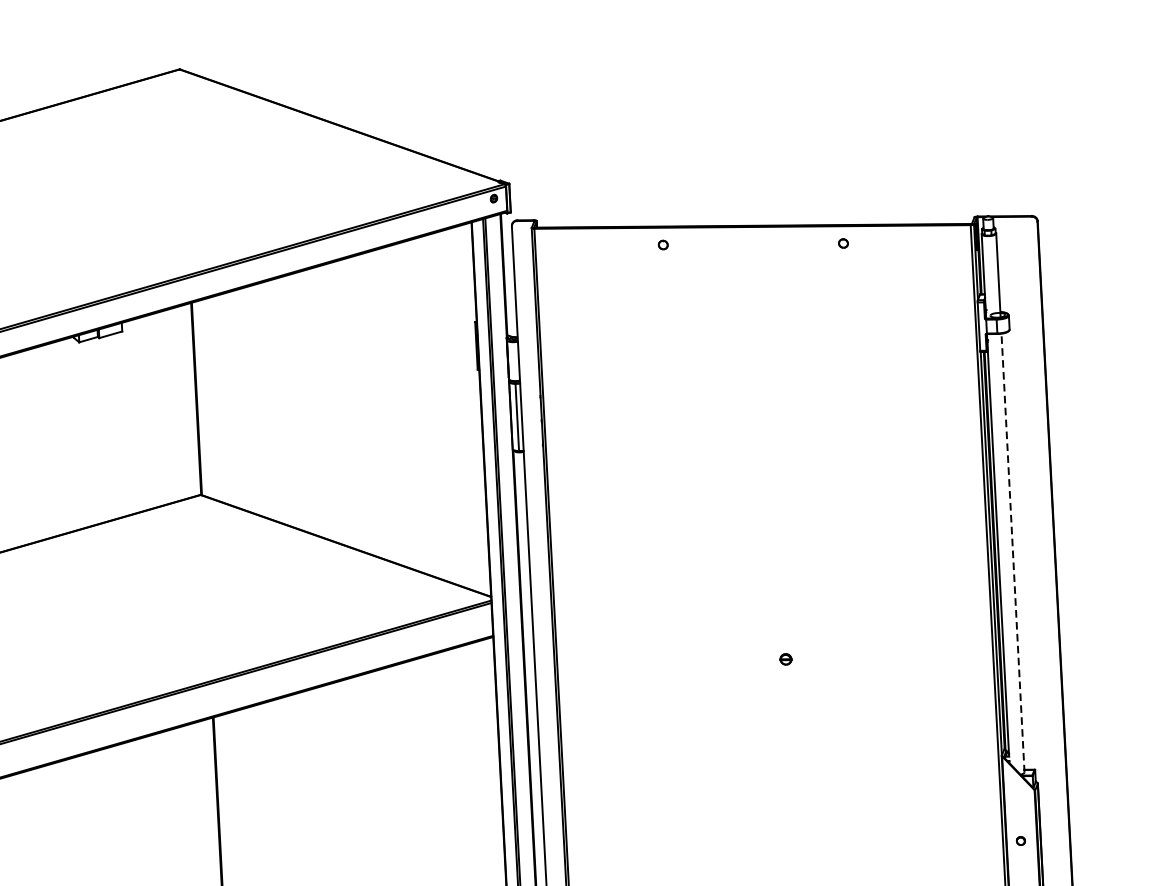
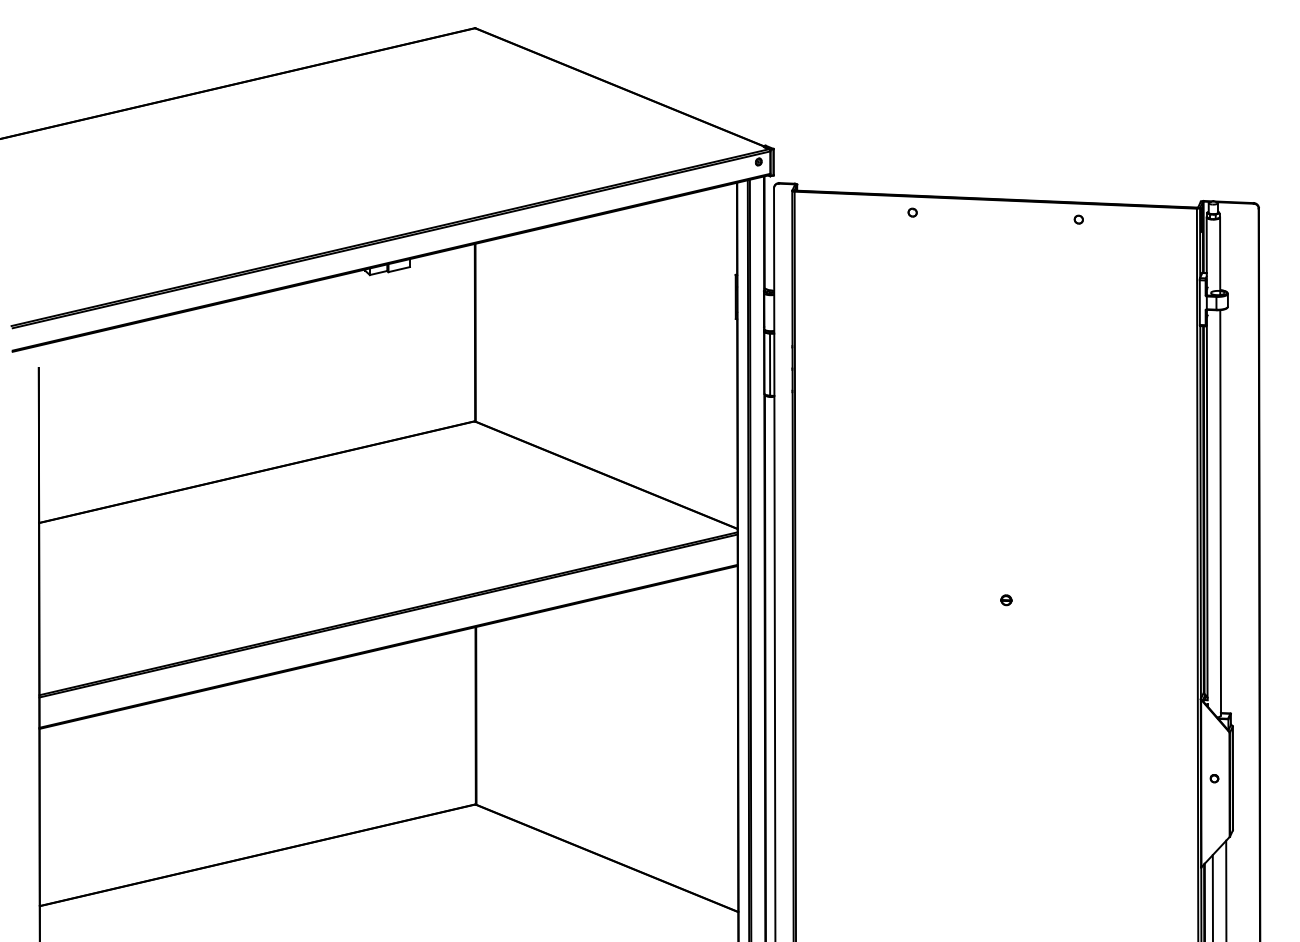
line: (1012, 552) -> (1220, 512), dashed -> solid

